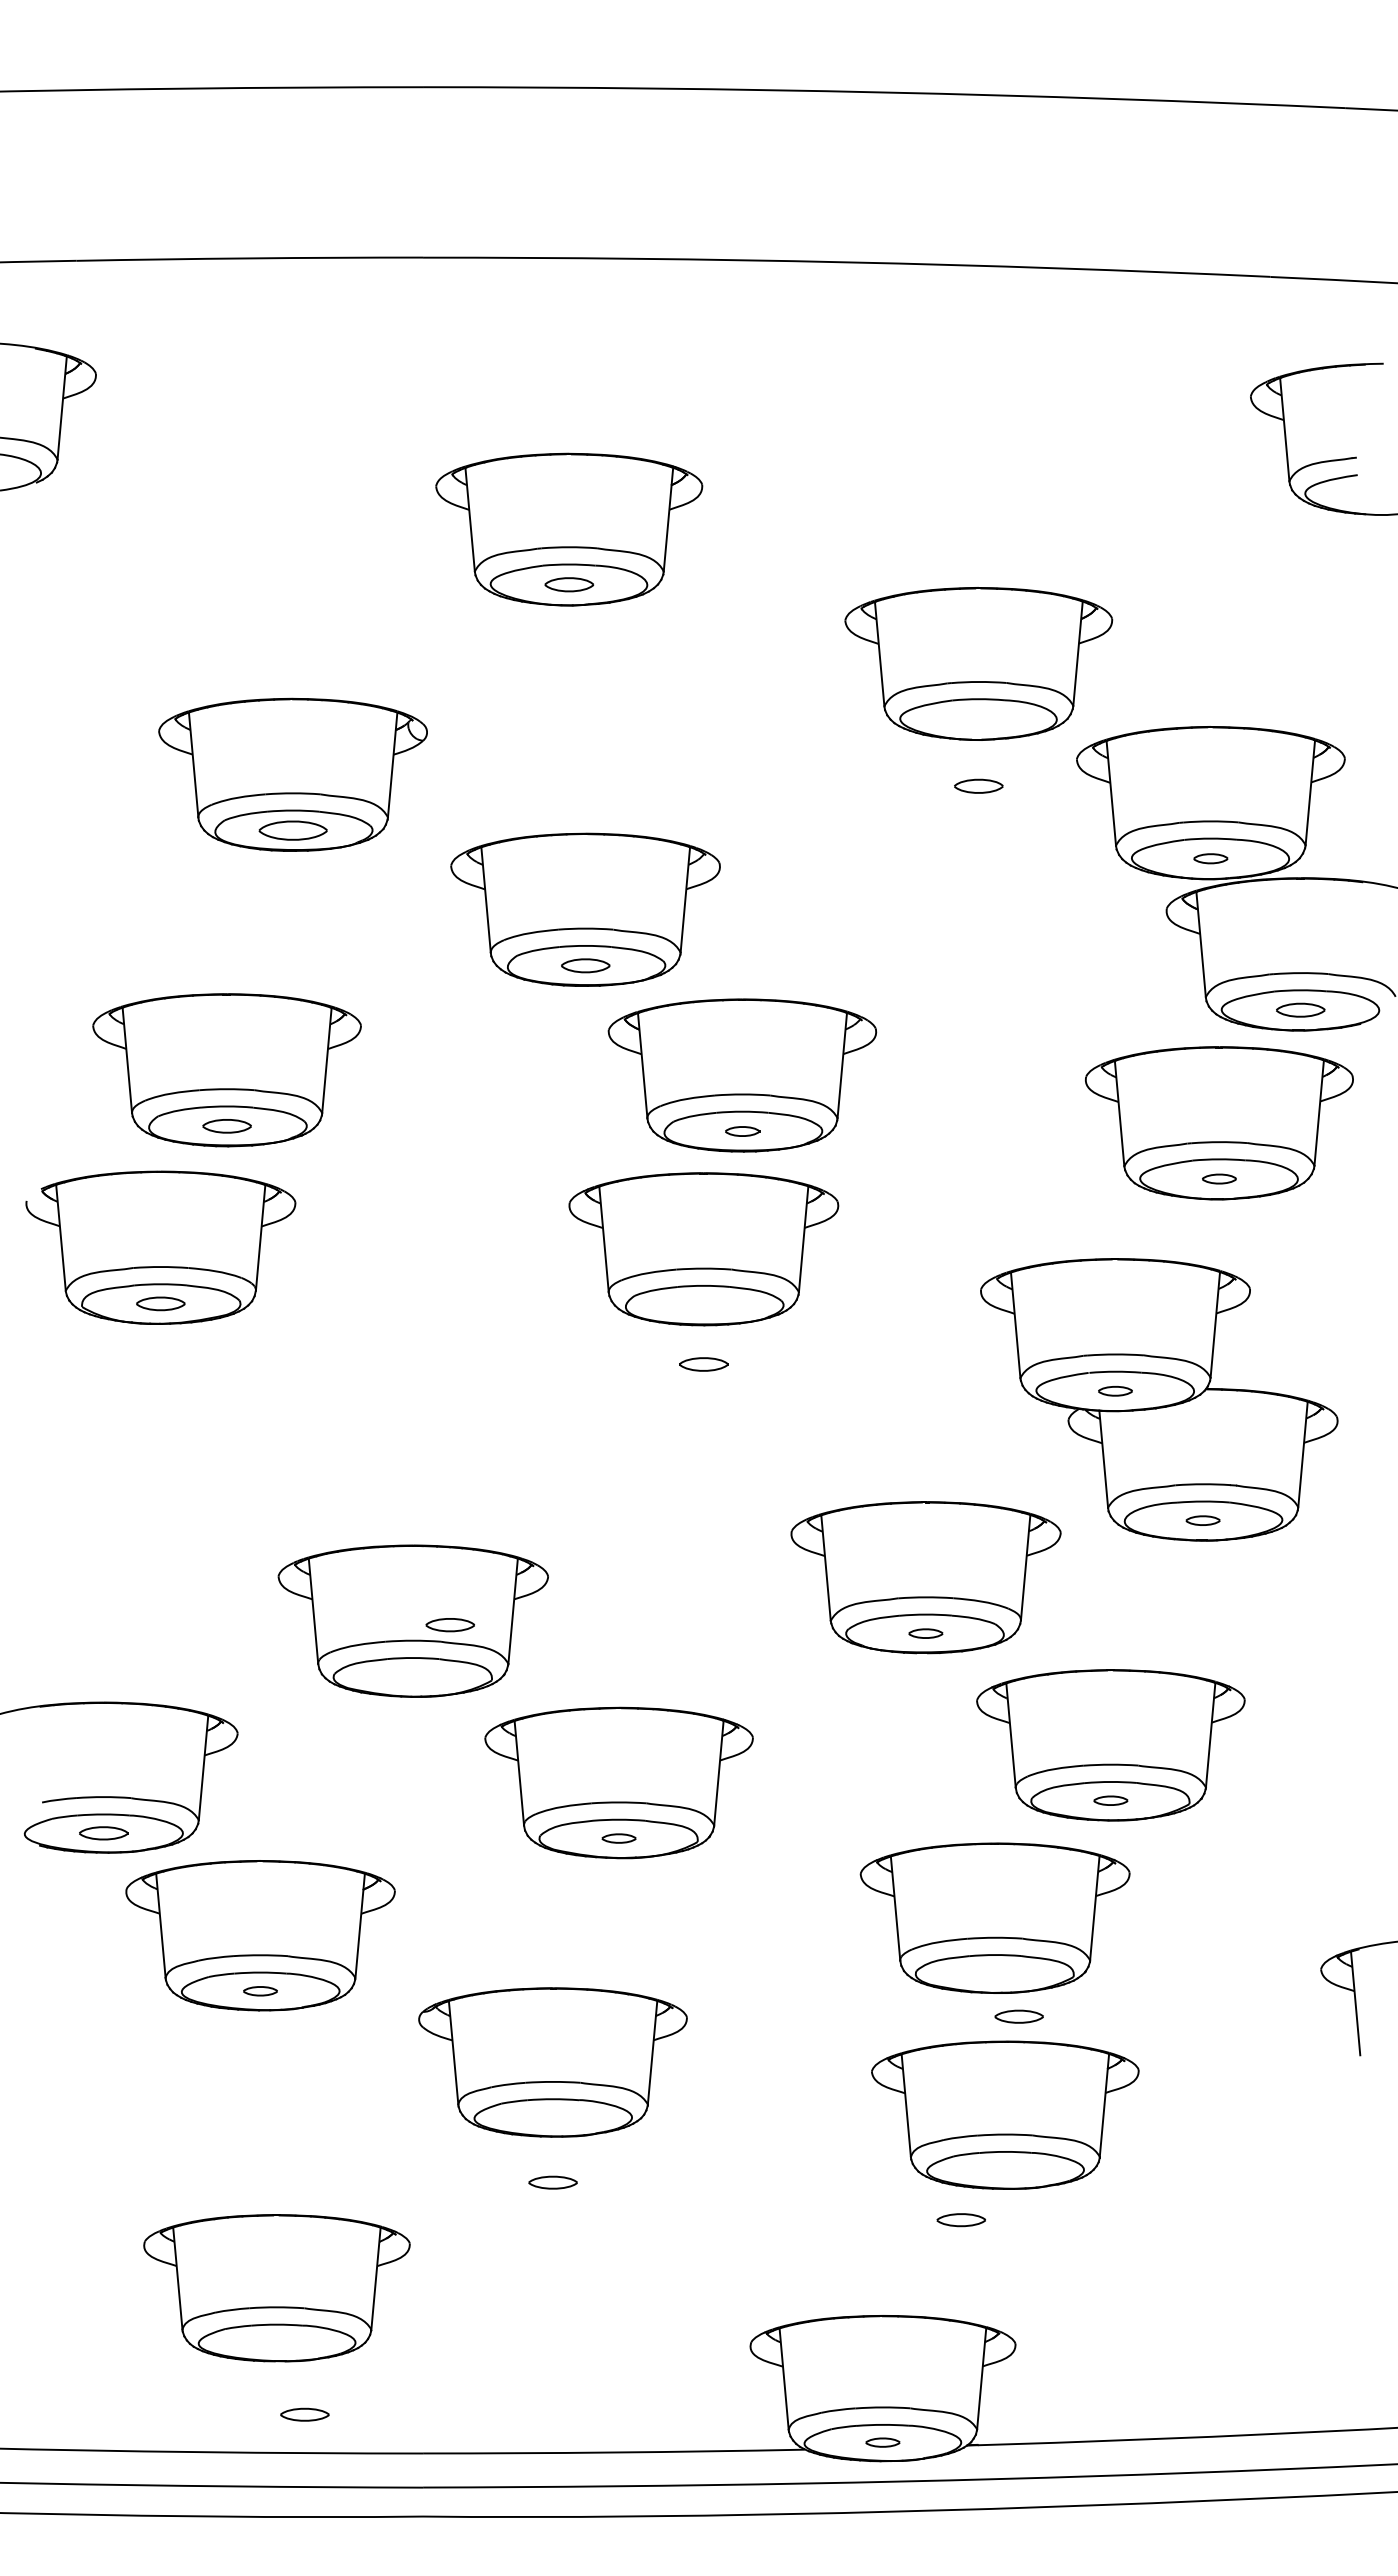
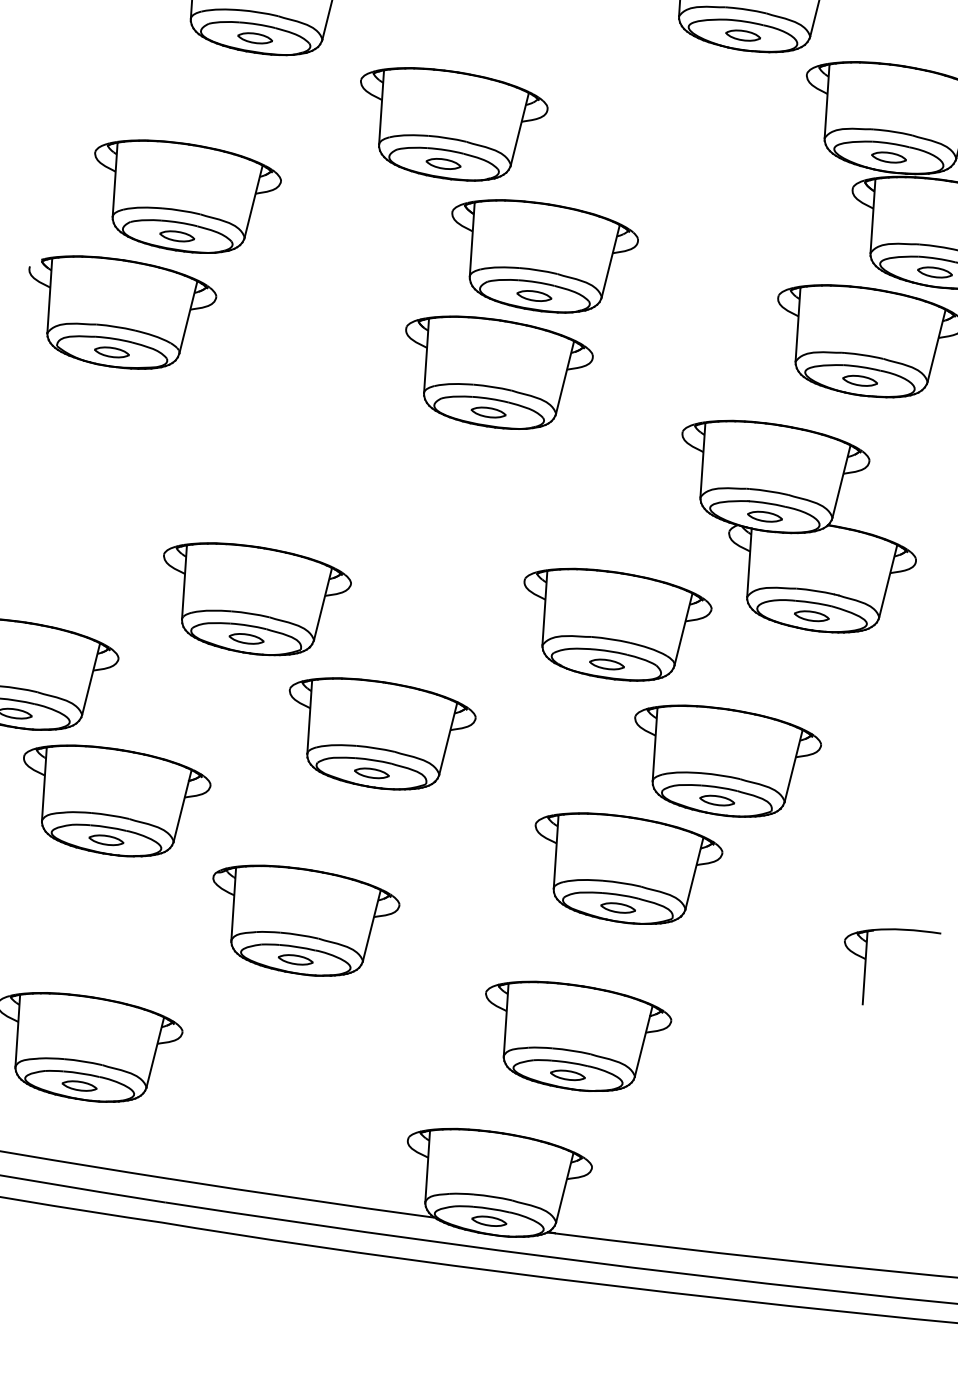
part: (978, 785) -> (743, 35), moved
part: (292, 830) -> (254, 38), size x0.71
part: (1210, 858) -> (888, 157), size x1.43
part: (742, 1131) -> (534, 296), size x1.43
part: (1219, 1178) -> (860, 380), size x1.43
part: (703, 1364) -> (488, 412), moved
part: (1115, 1391) -> (765, 517), size x1.43
part: (1202, 1520) -> (811, 615), size x1.43
part: (449, 1625) -> (246, 639), moved
part: (925, 1633) -> (606, 664), size x1.43
part: (1110, 1800) -> (717, 800), size x1.43
part: (618, 1838) -> (371, 773), size x1.43
part: (260, 1991) -> (106, 840), size x1.43
part: (1018, 2016) -> (617, 907), moved
part: (1005, 2114) -> (574, 1036), moved
part: (552, 2182) -> (295, 959), moved
part: (304, 2414) -> (79, 1085), moved
part: (882, 2442) -> (489, 1221), size x1.43

